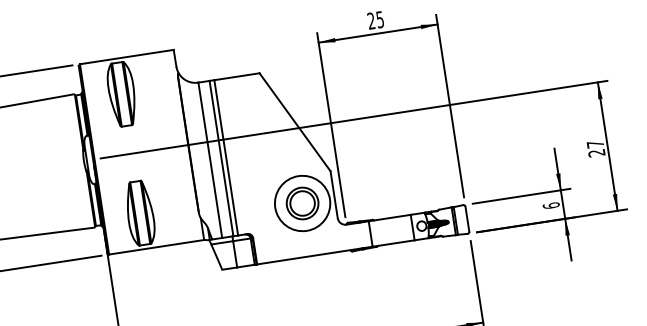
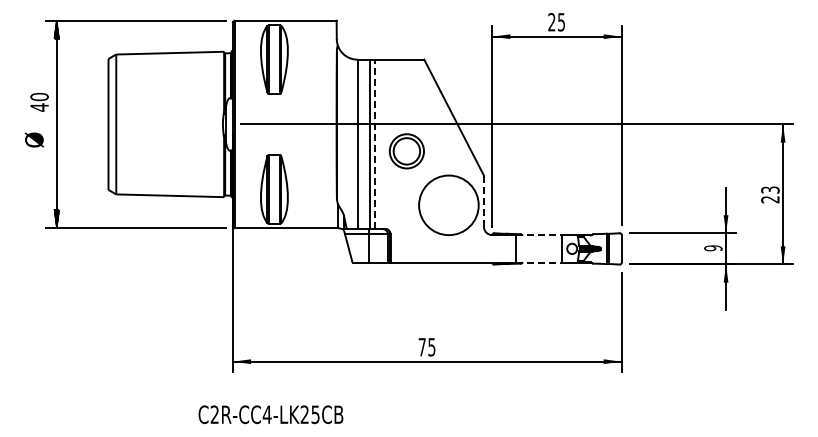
text: (595, 143) -> (770, 189), 27 -> 23
line: (226, 157) -> (375, 144), solid -> dashed
line: (333, 195) -> (483, 201), solid -> dashed
part: (302, 203) -> (406, 151), moved
text: (551, 205) -> (713, 248), 6 -> 9
line: (389, 218) -> (539, 235), solid -> dashed
line: (393, 243) -> (539, 262), solid -> dashed

